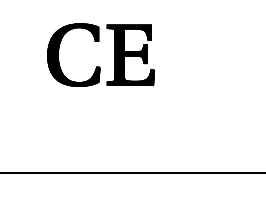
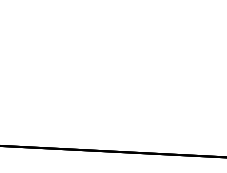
part: (99, 66) -> (91, 56), removed

